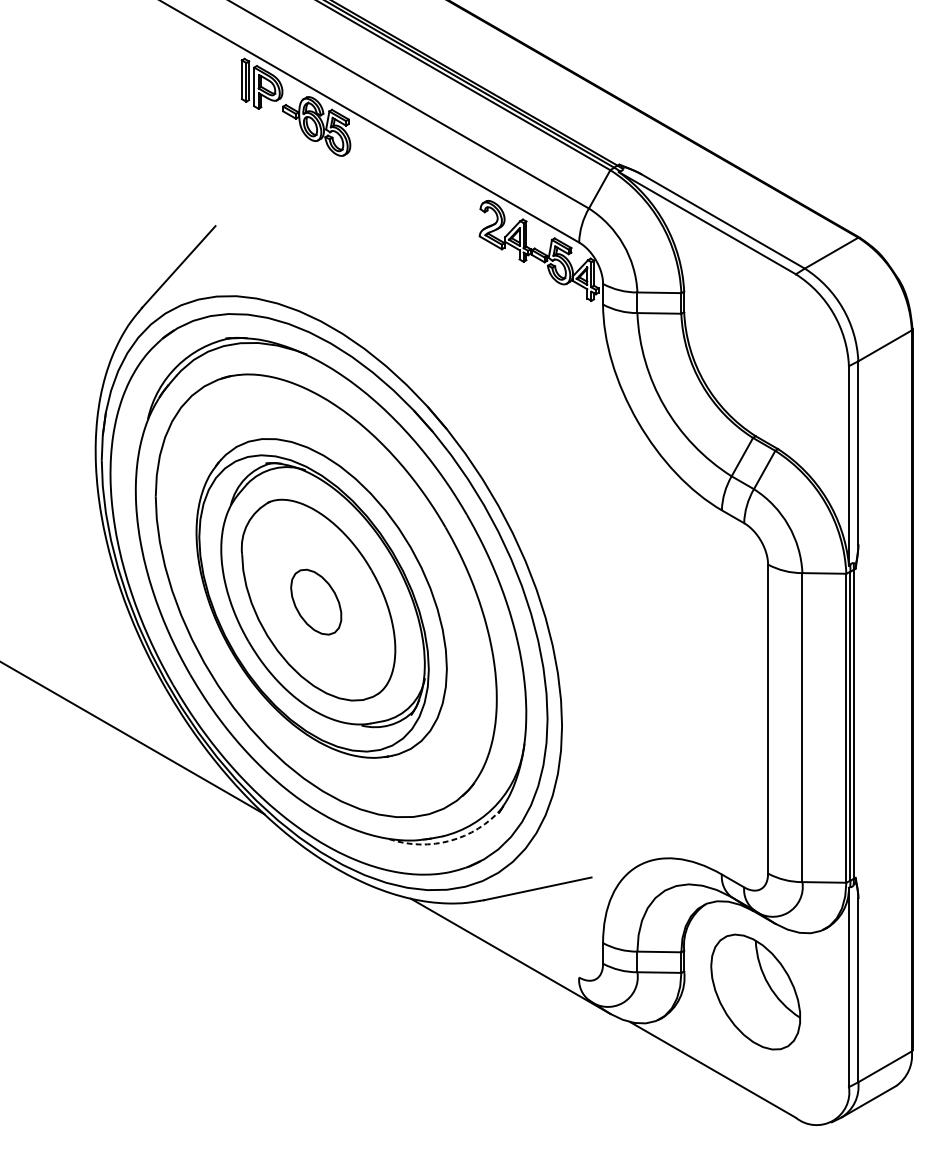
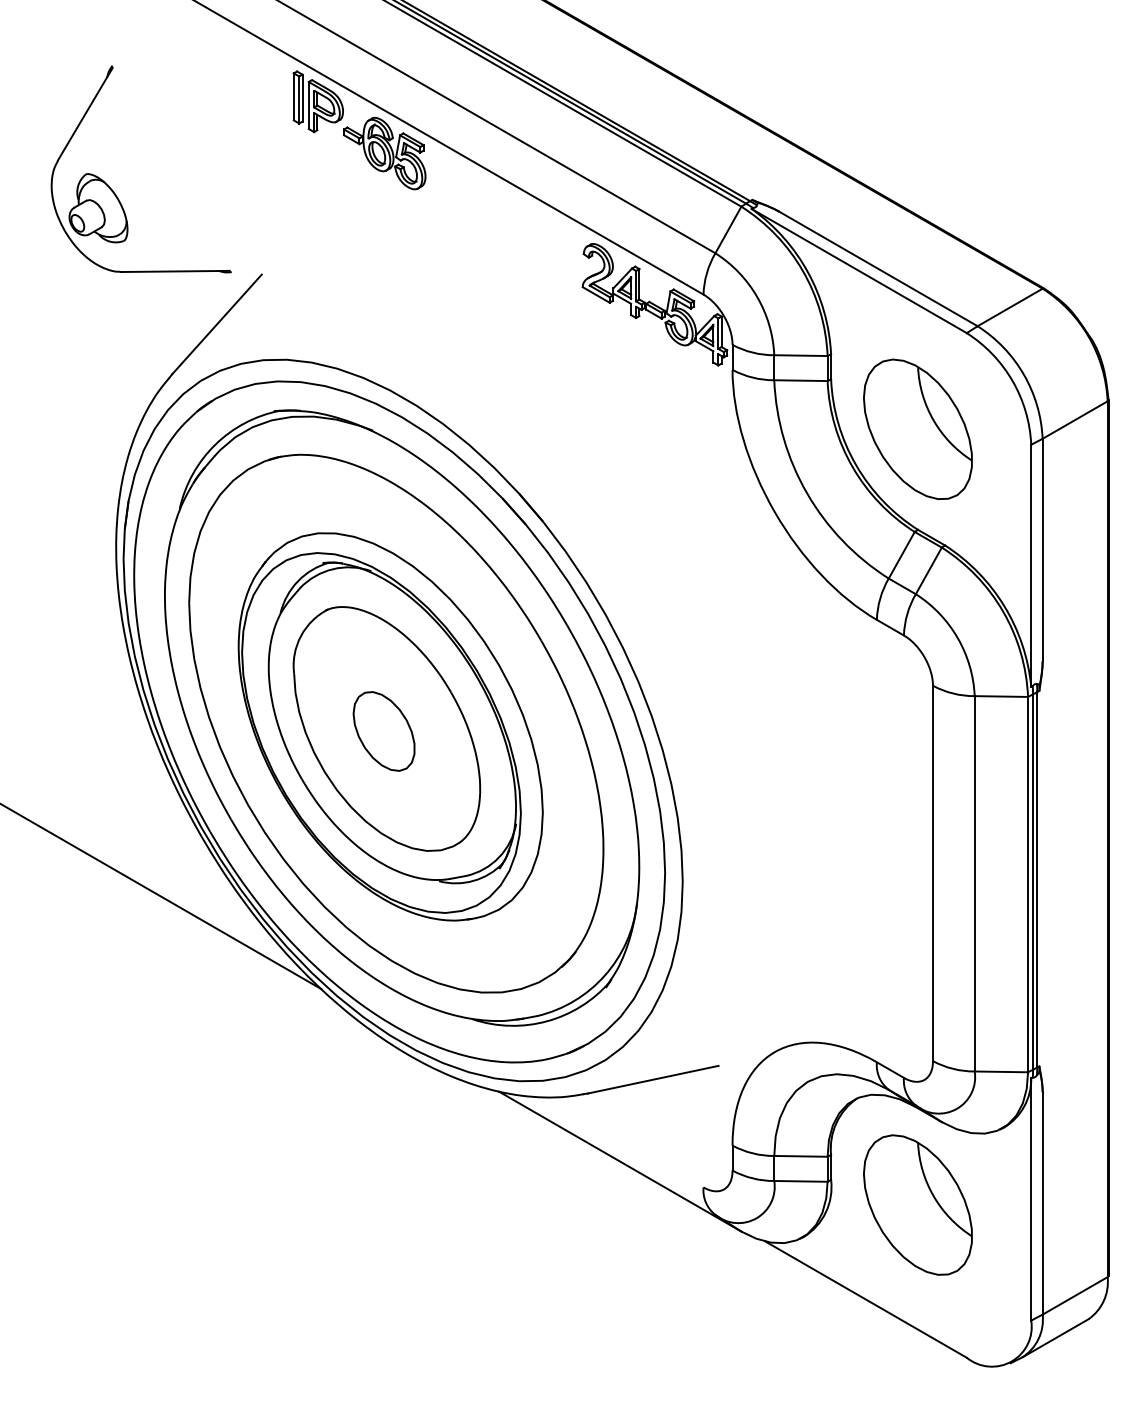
part: (93, 156) -> (113, 190), added
part: (755, 352) -> (917, 428), added
arc: (449, 840) -> (546, 1021), dashed -> solid

